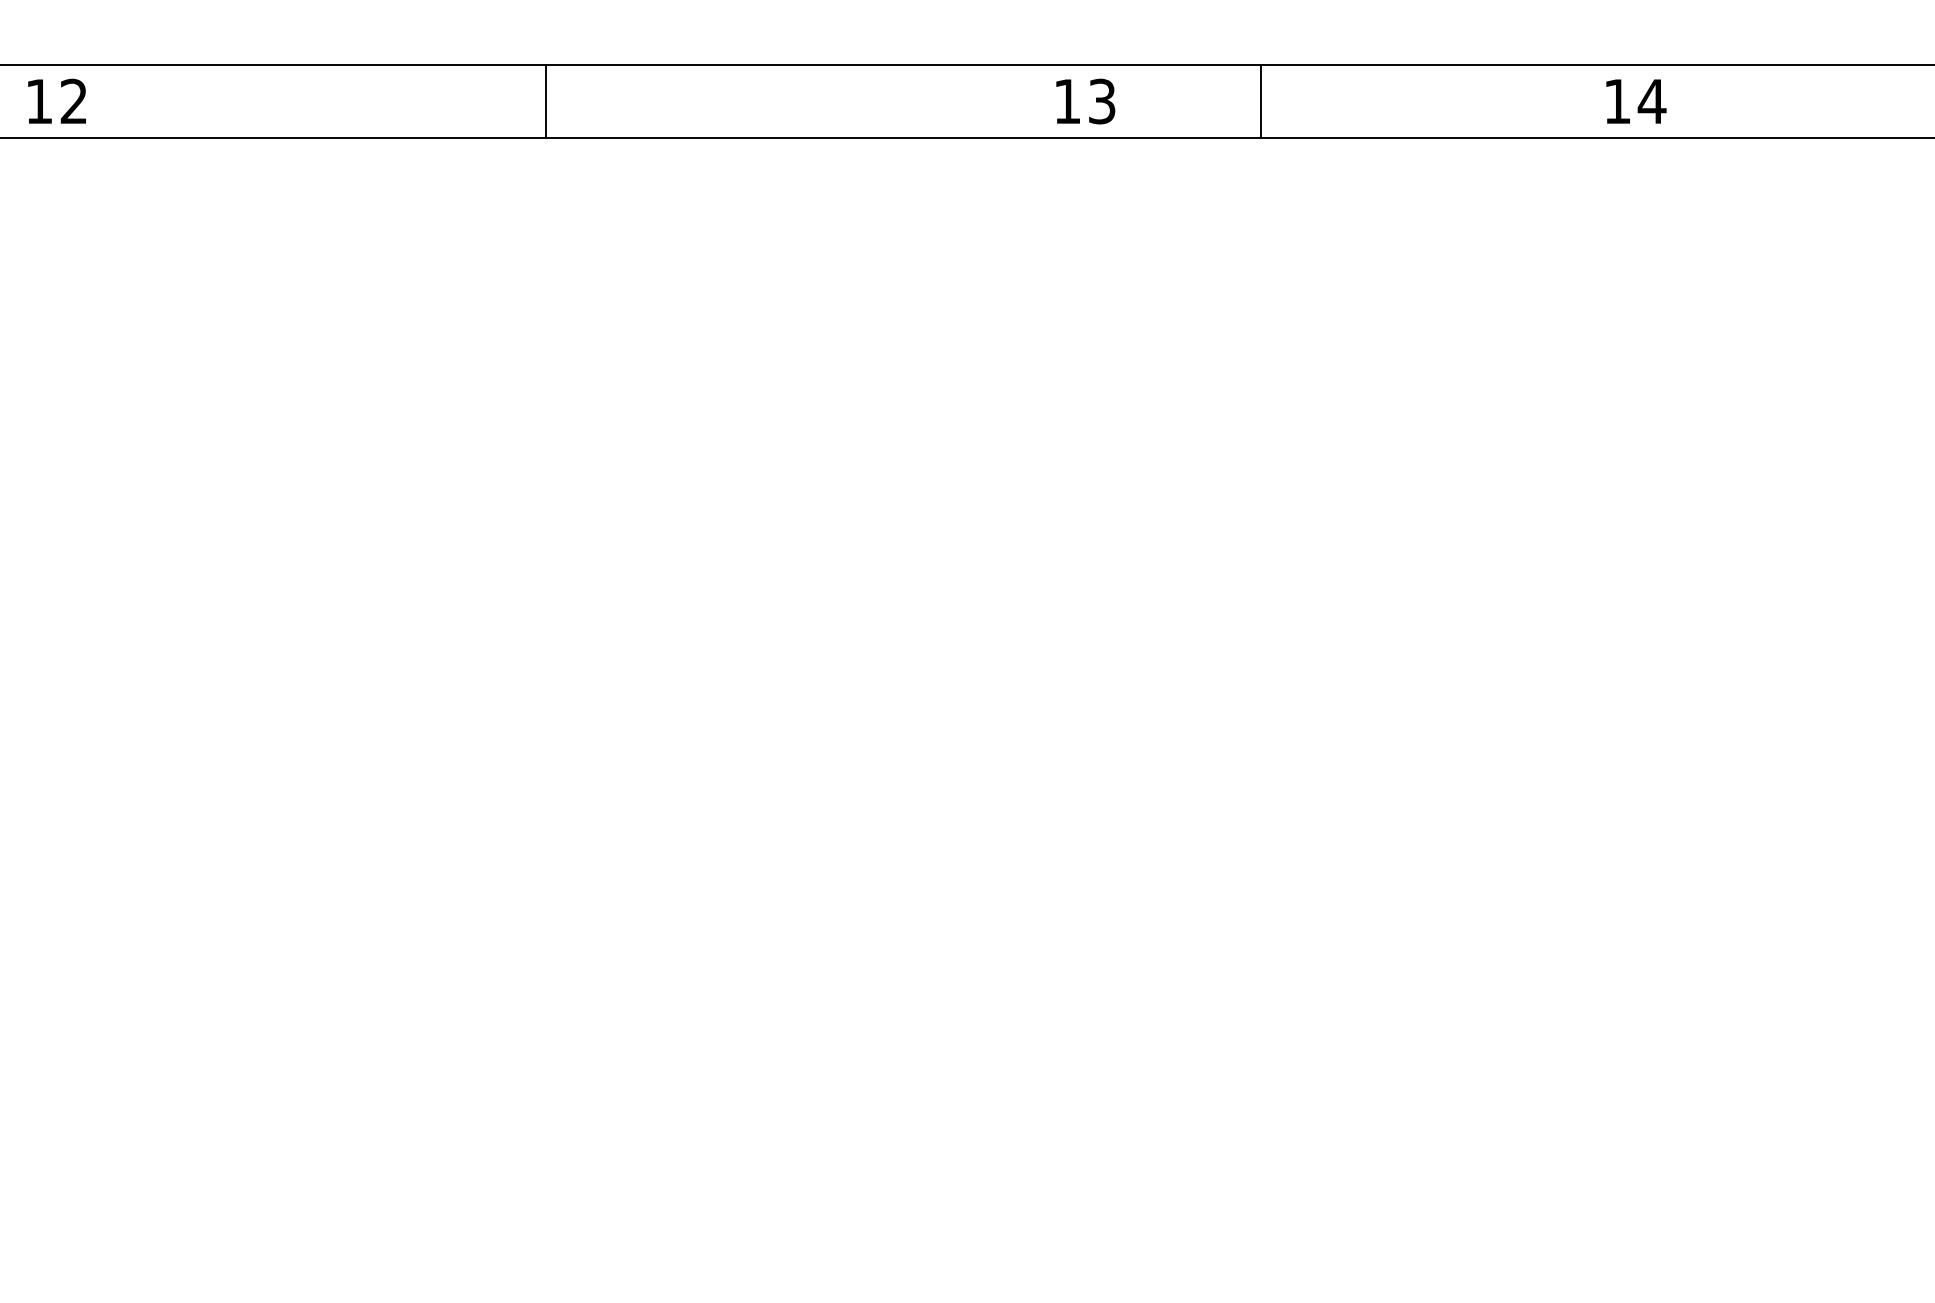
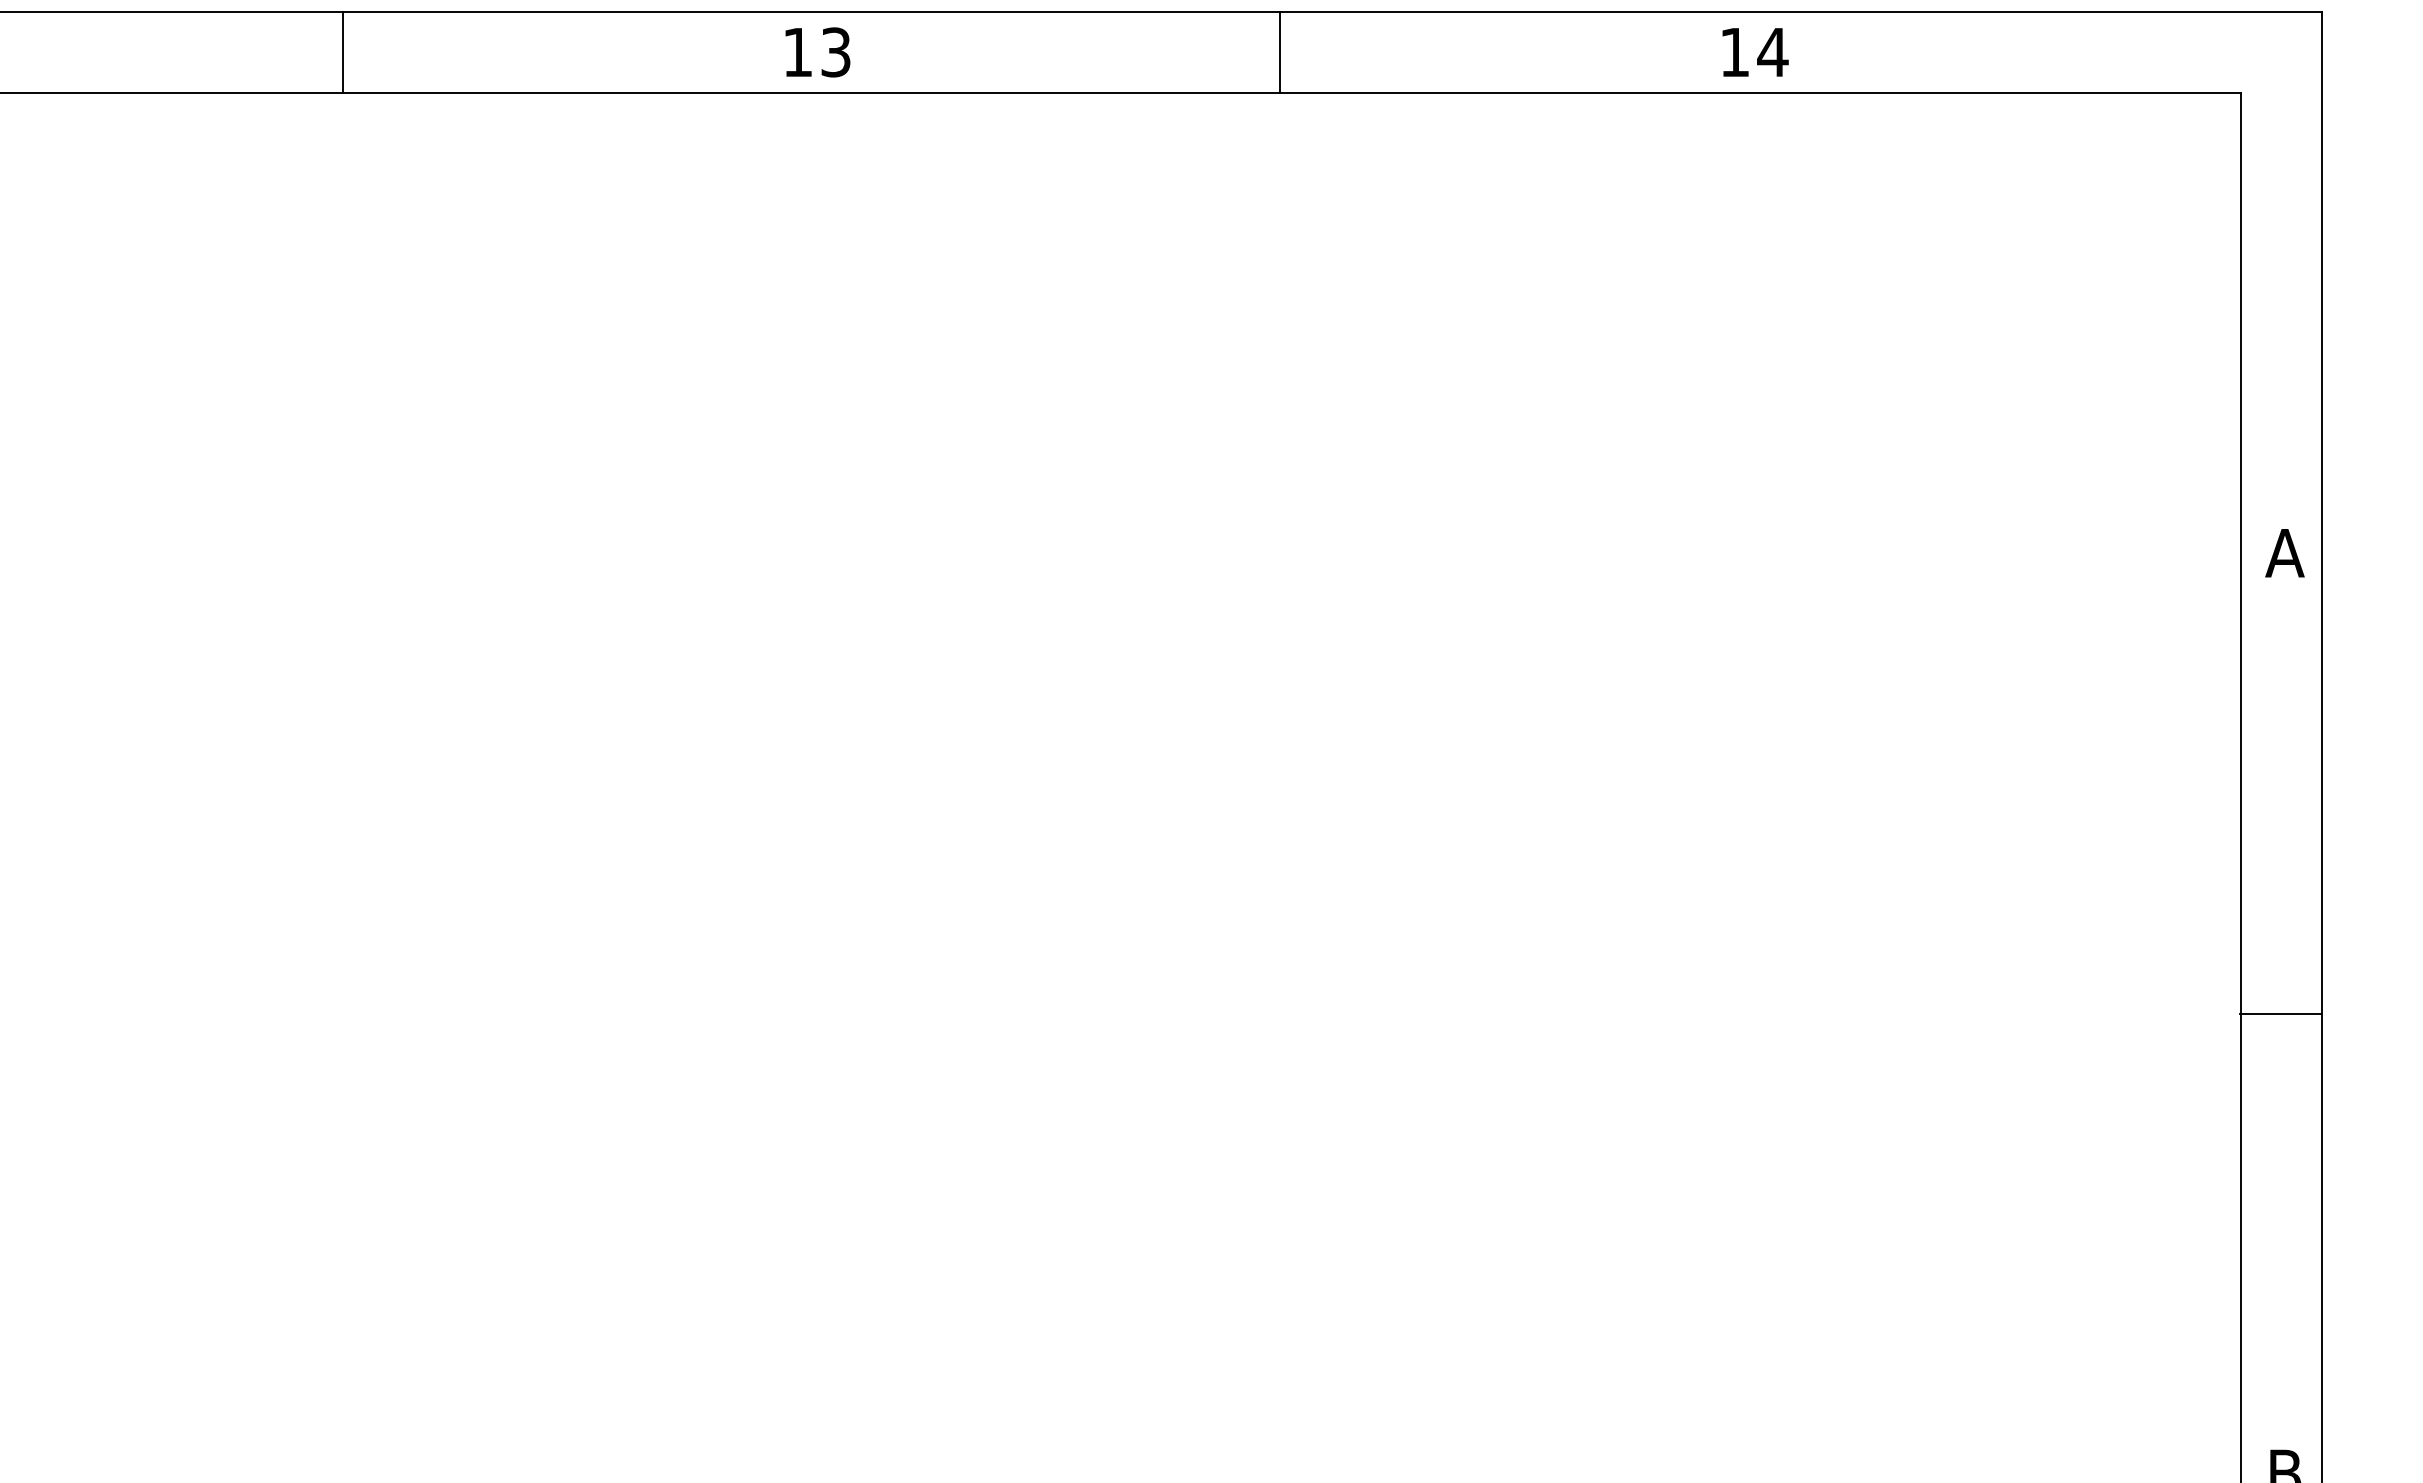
line: (545, 101) -> (342, 52), moved
text: (1085, 101) -> (817, 52), moved
line: (1261, 101) -> (1279, 52), moved
text: (1636, 101) -> (1755, 52), moved

